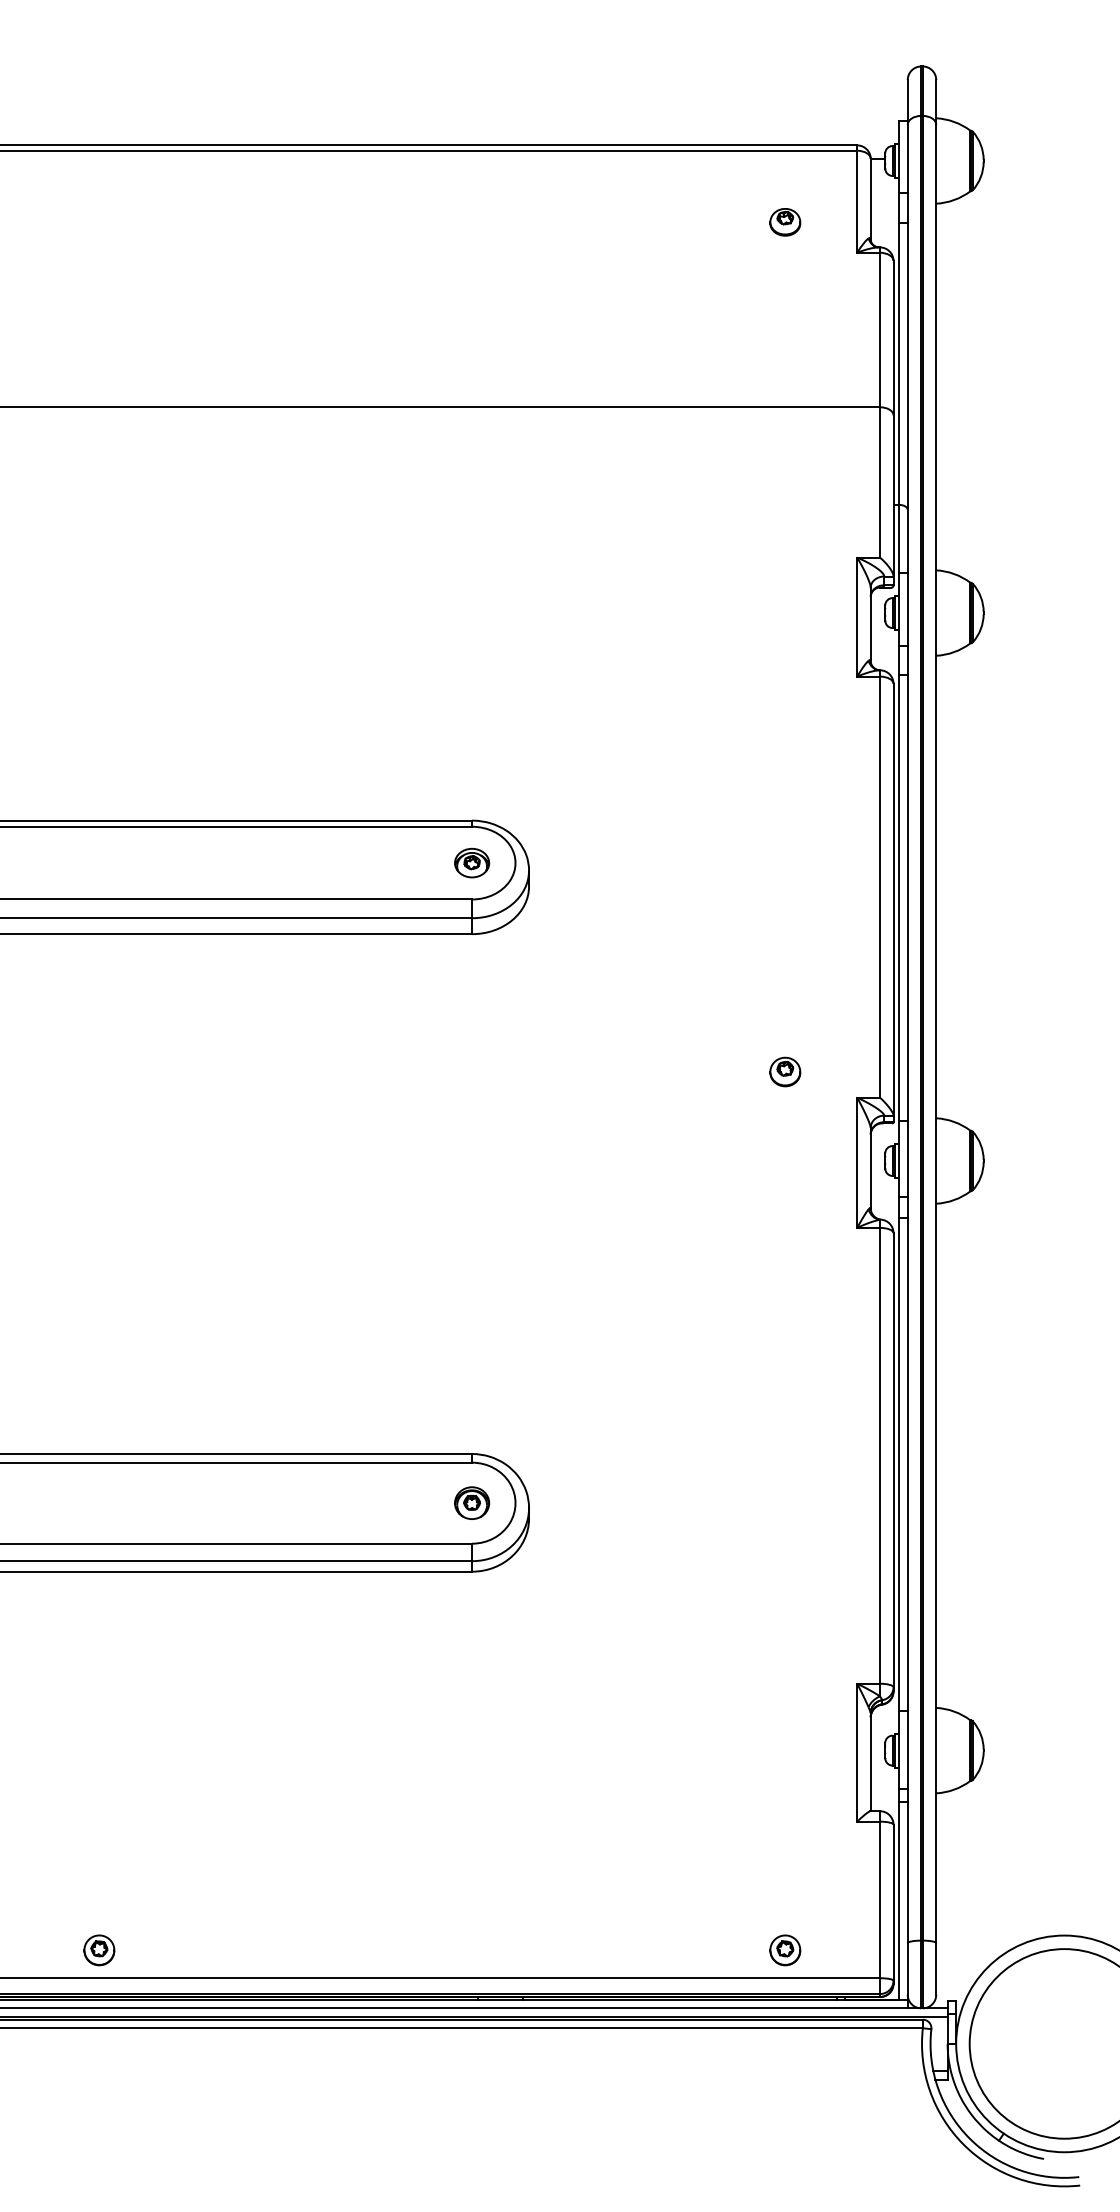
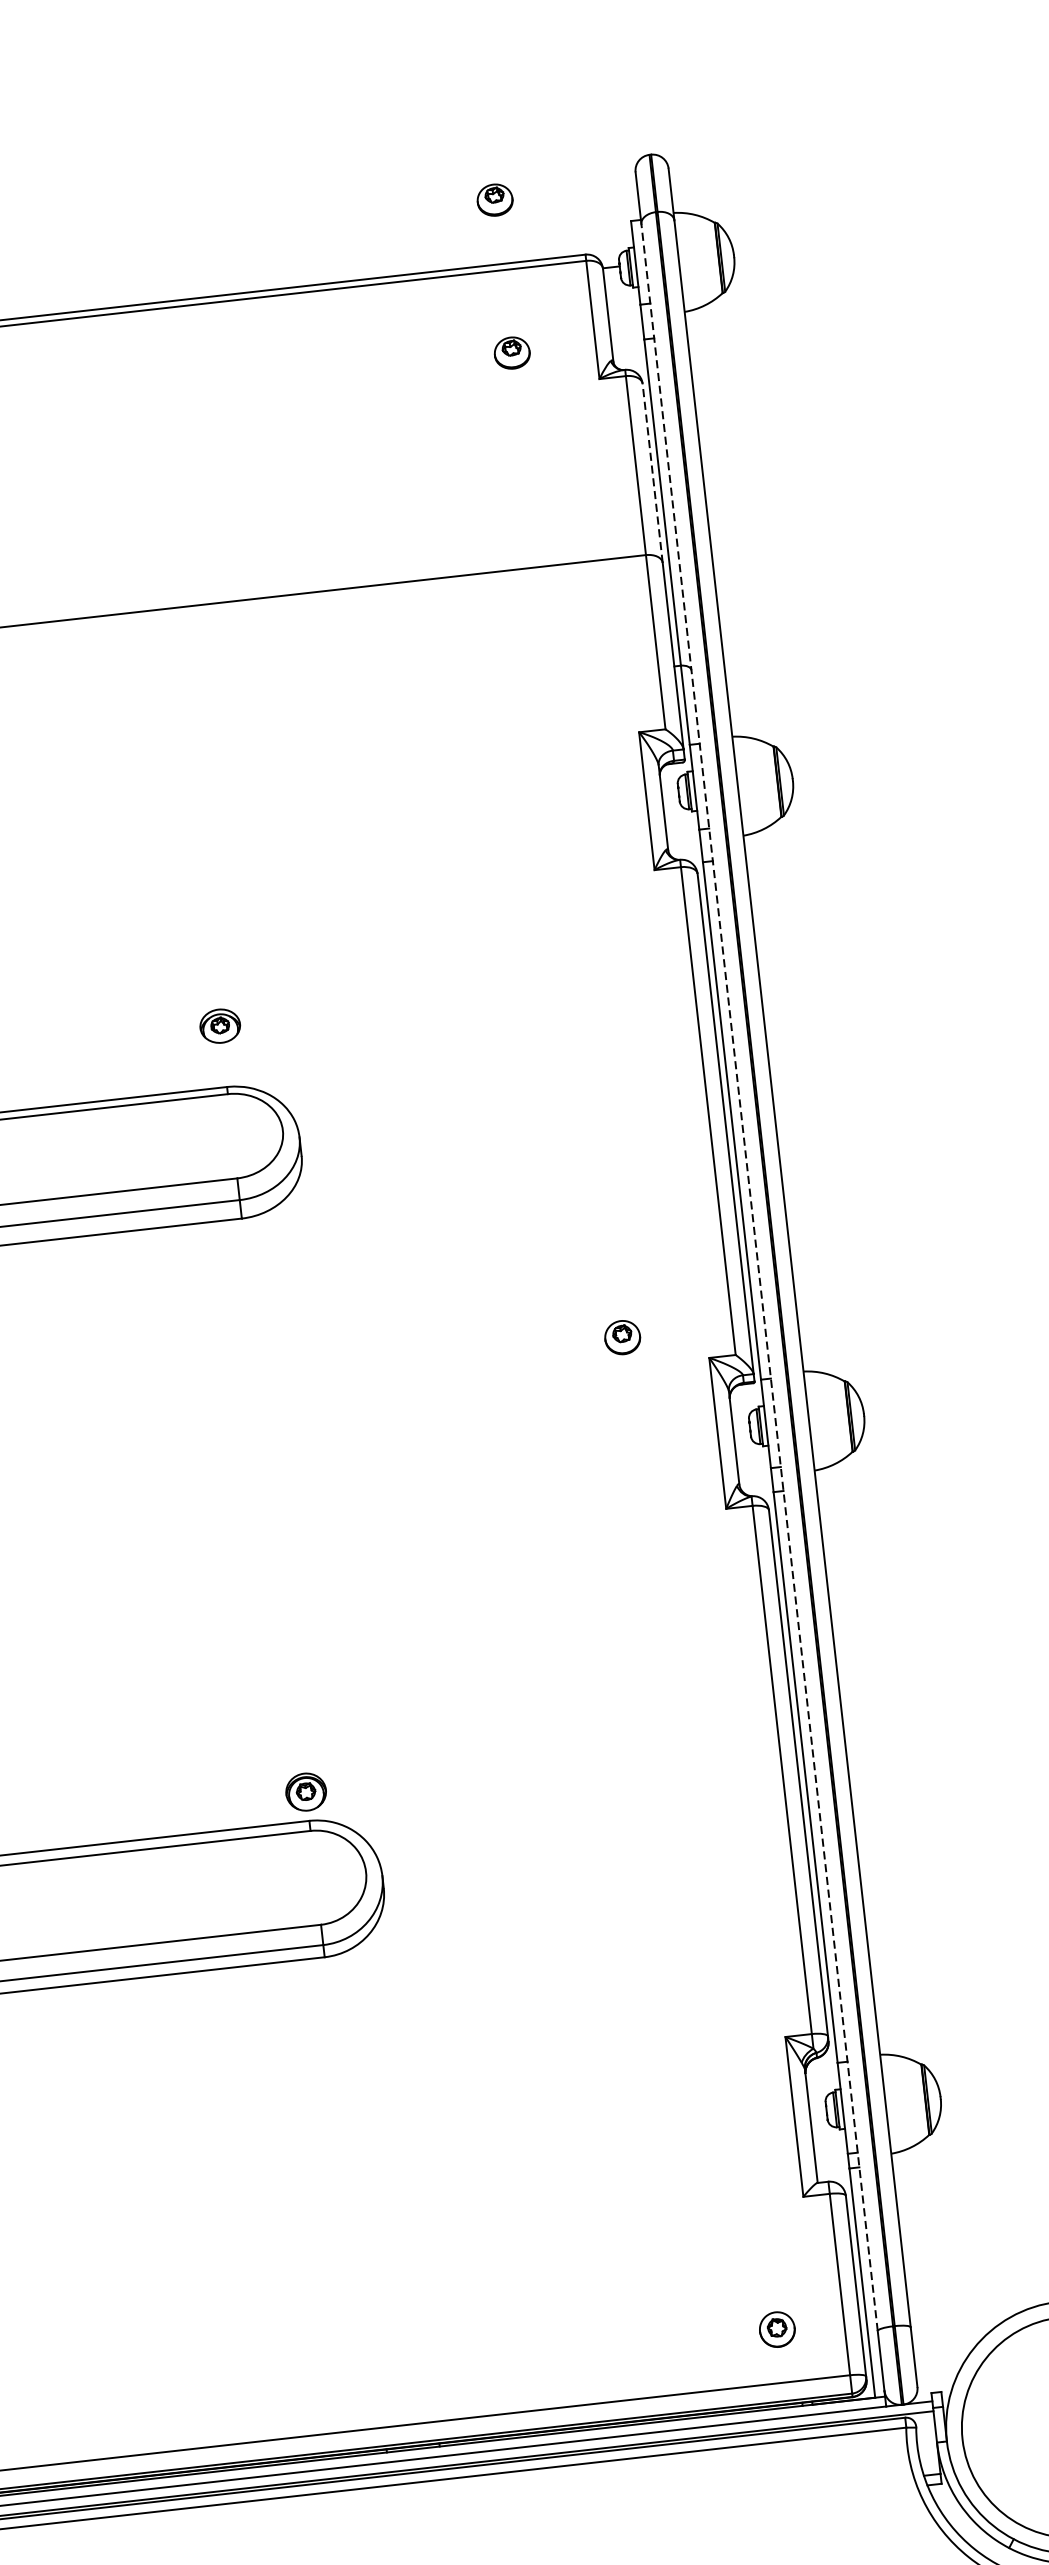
part: (785, 90) -> (495, 200), added
line: (893, 337) -> (652, 472), solid -> dashed
part: (472, 862) -> (220, 1025), moved
line: (907, 1033) -> (759, 1277), solid -> dashed
part: (472, 1502) -> (306, 1791), moved
part: (785, 1950) -> (777, 2329), moved

